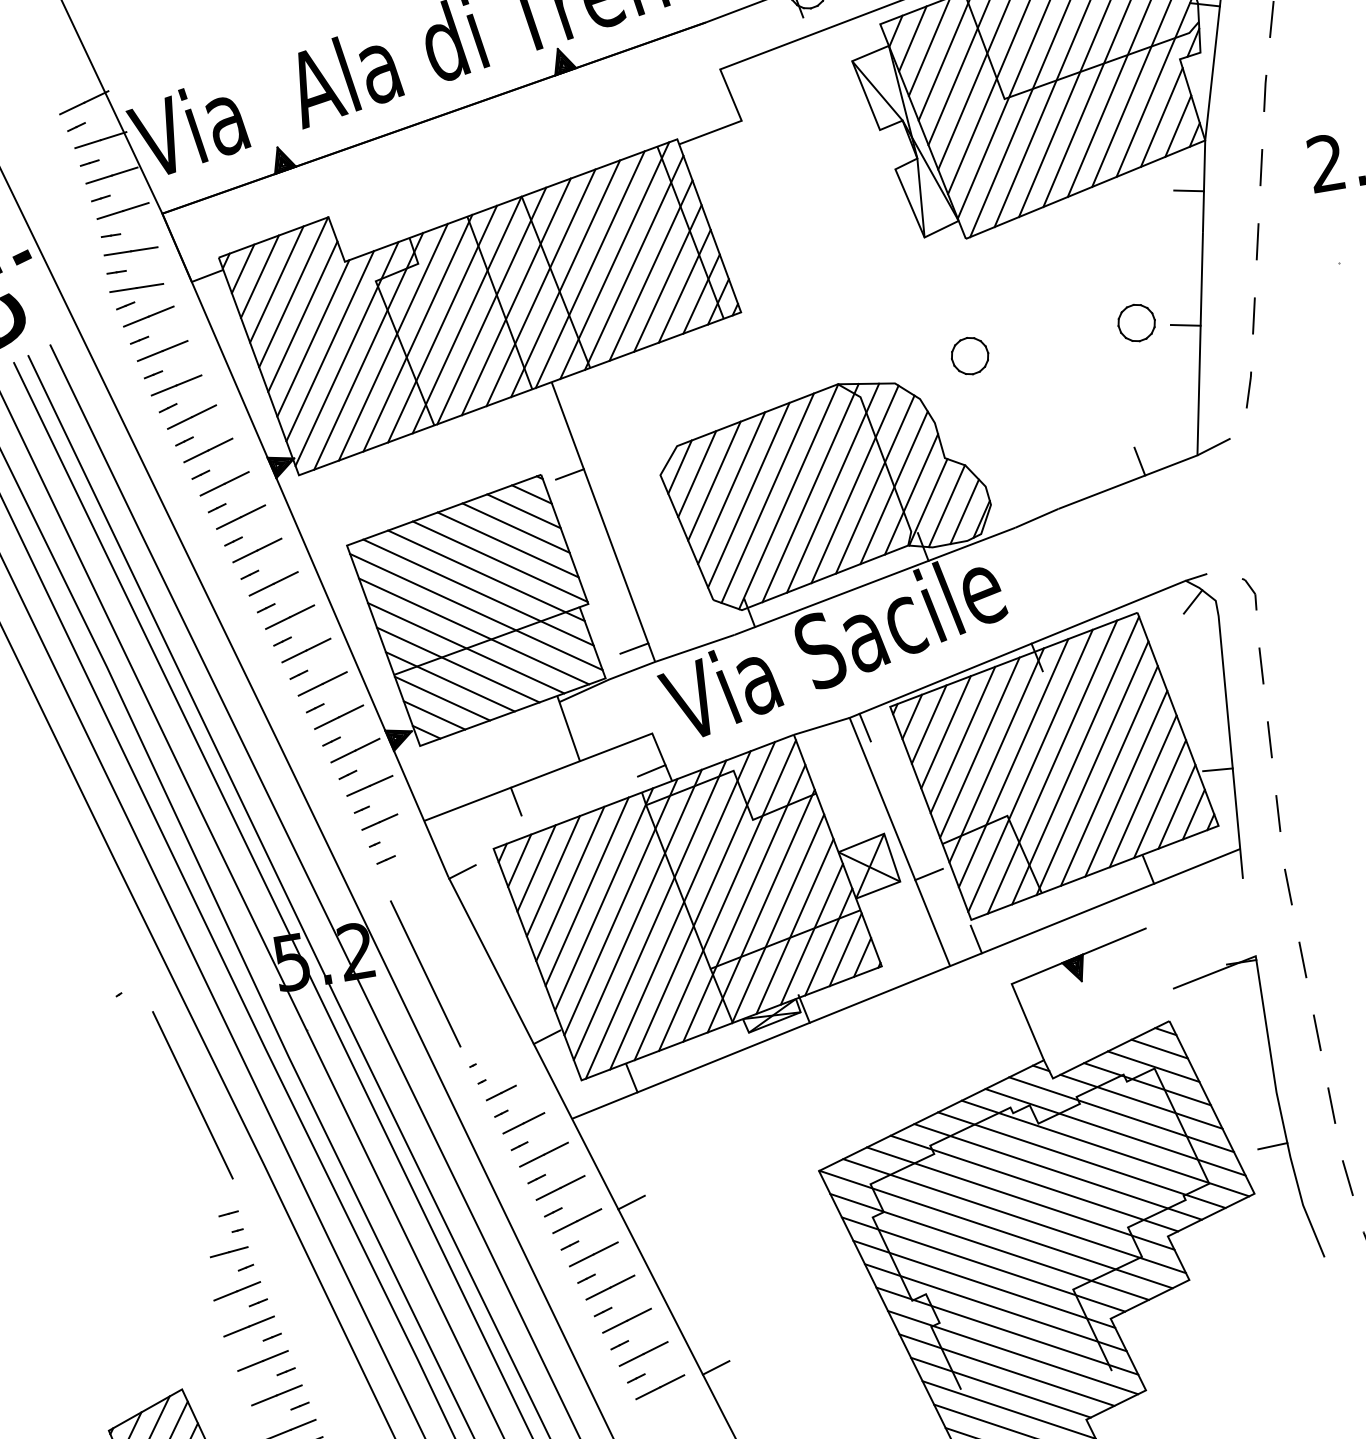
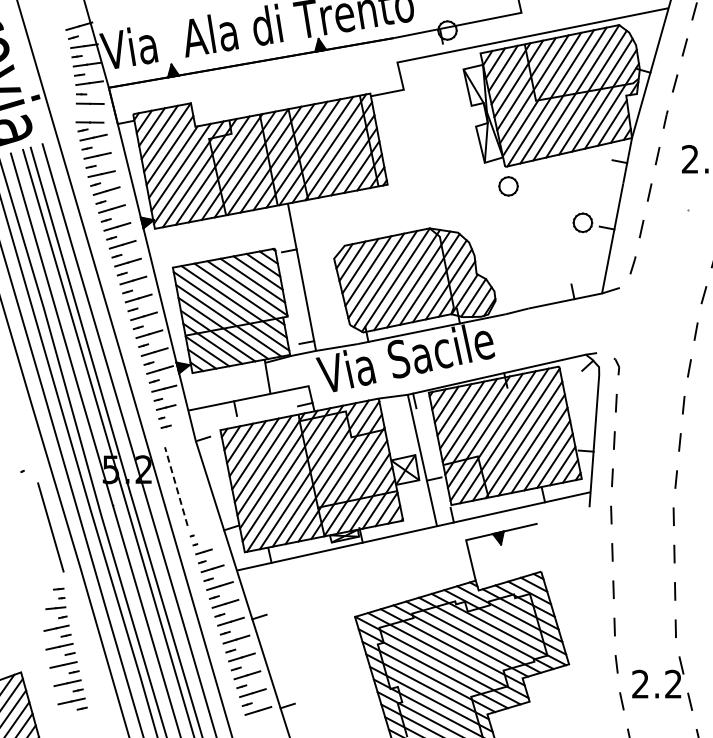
line: (114, 271) -> (80, 112), removed
part: (969, 356) -> (508, 186), moved
line: (425, 973) -> (176, 486), solid -> dashed
part: (1277, 1107) -> (587, 623), removed

